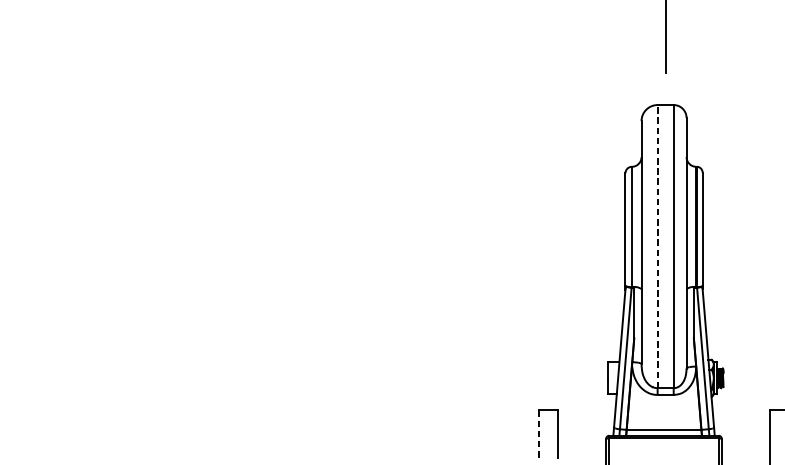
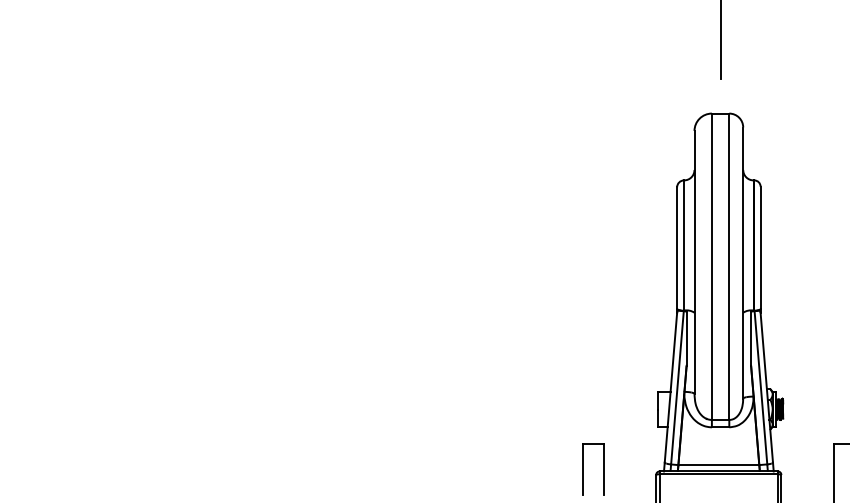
line: (657, 246) -> (711, 266), dashed -> solid
line: (538, 433) -> (583, 469), dashed -> solid

